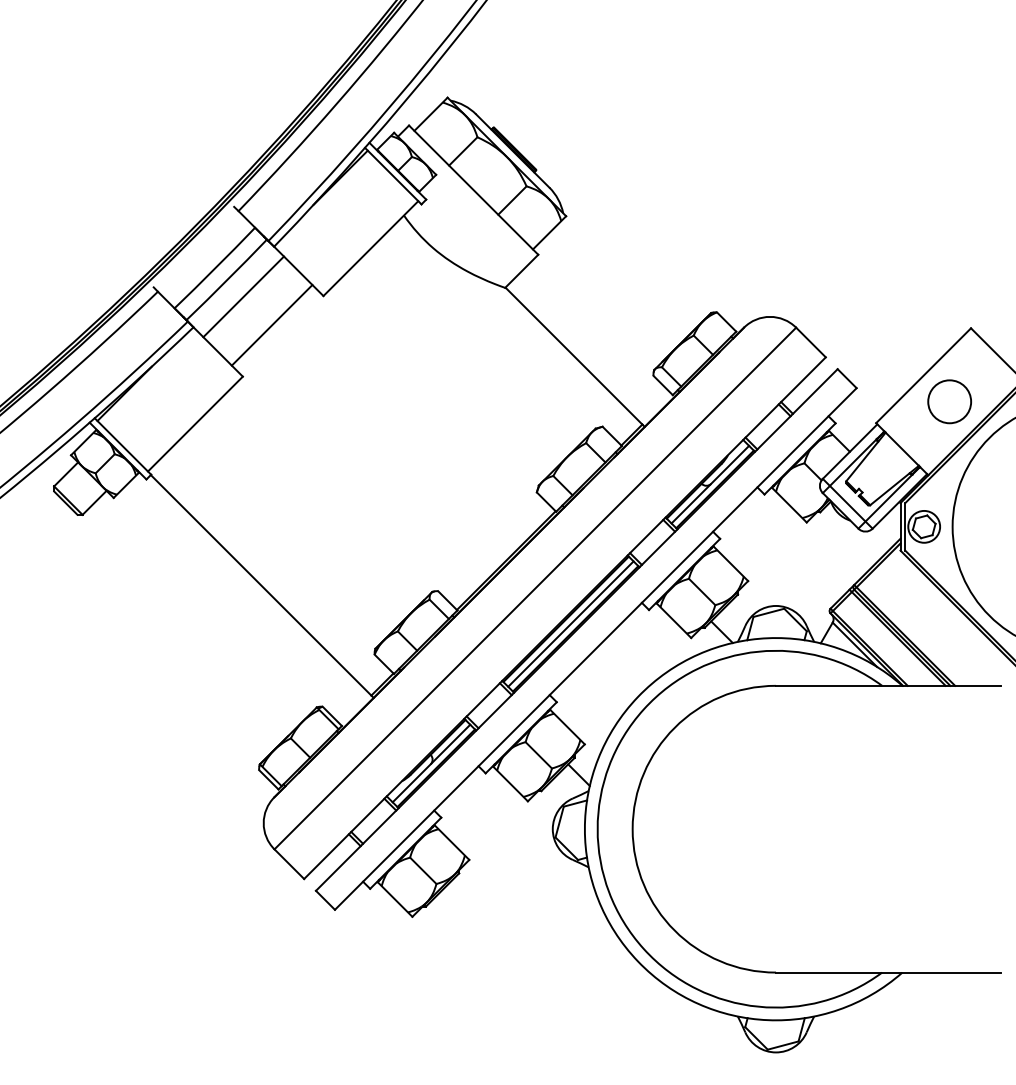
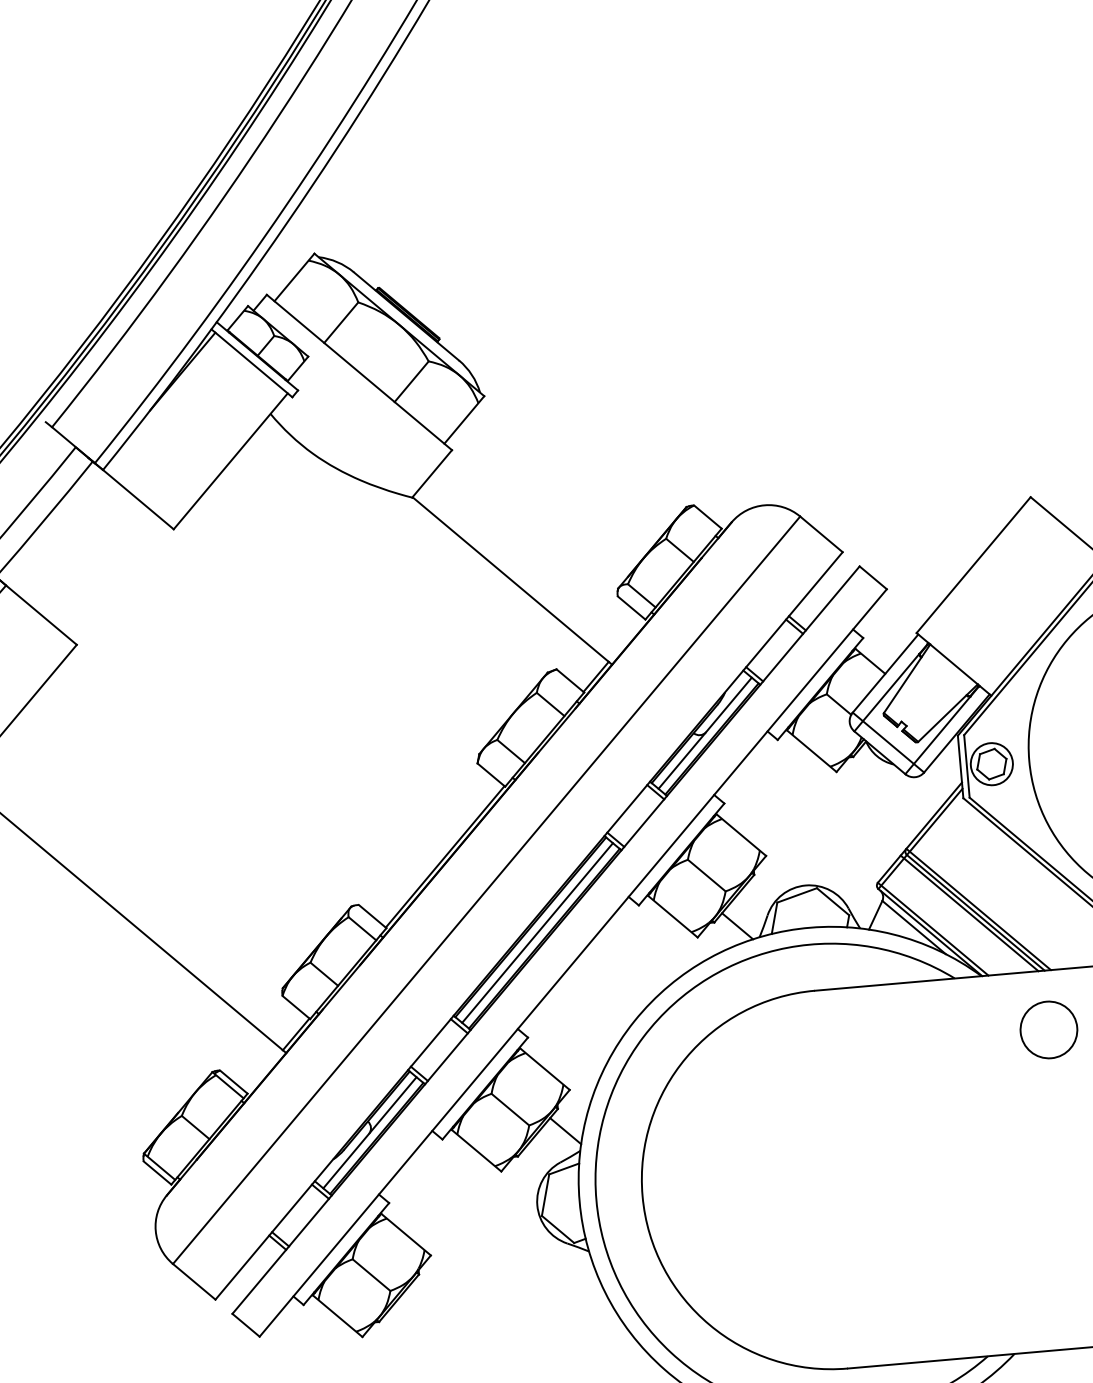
line: (243, 296) -> (68, 539), removed
line: (271, 325) -> (108, 574), removed
circle: (949, 401) -> (1048, 1029), moved

